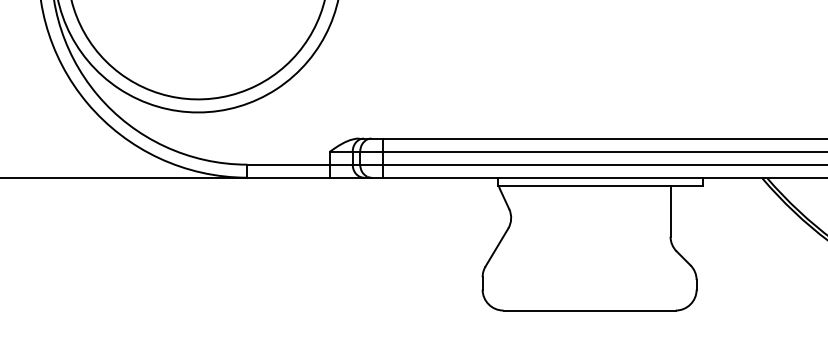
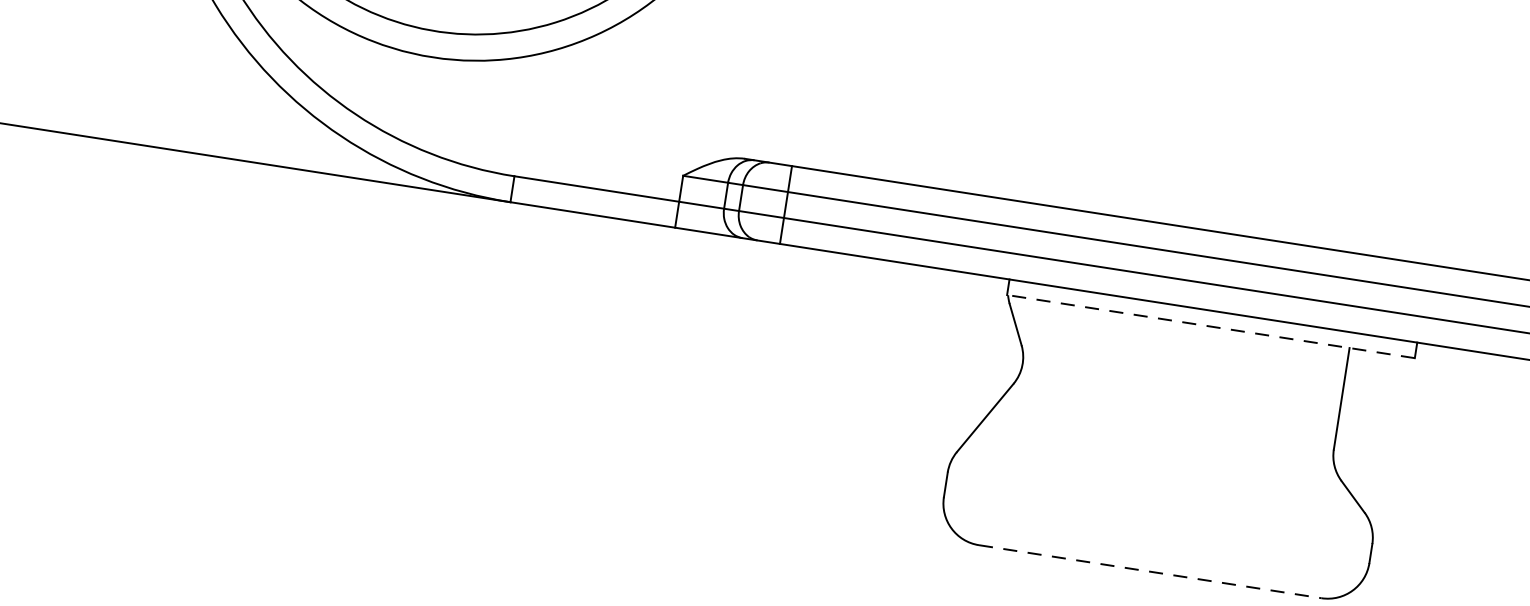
line: (600, 185) -> (1210, 326), solid -> dashed
line: (590, 310) -> (1151, 571), solid -> dashed

